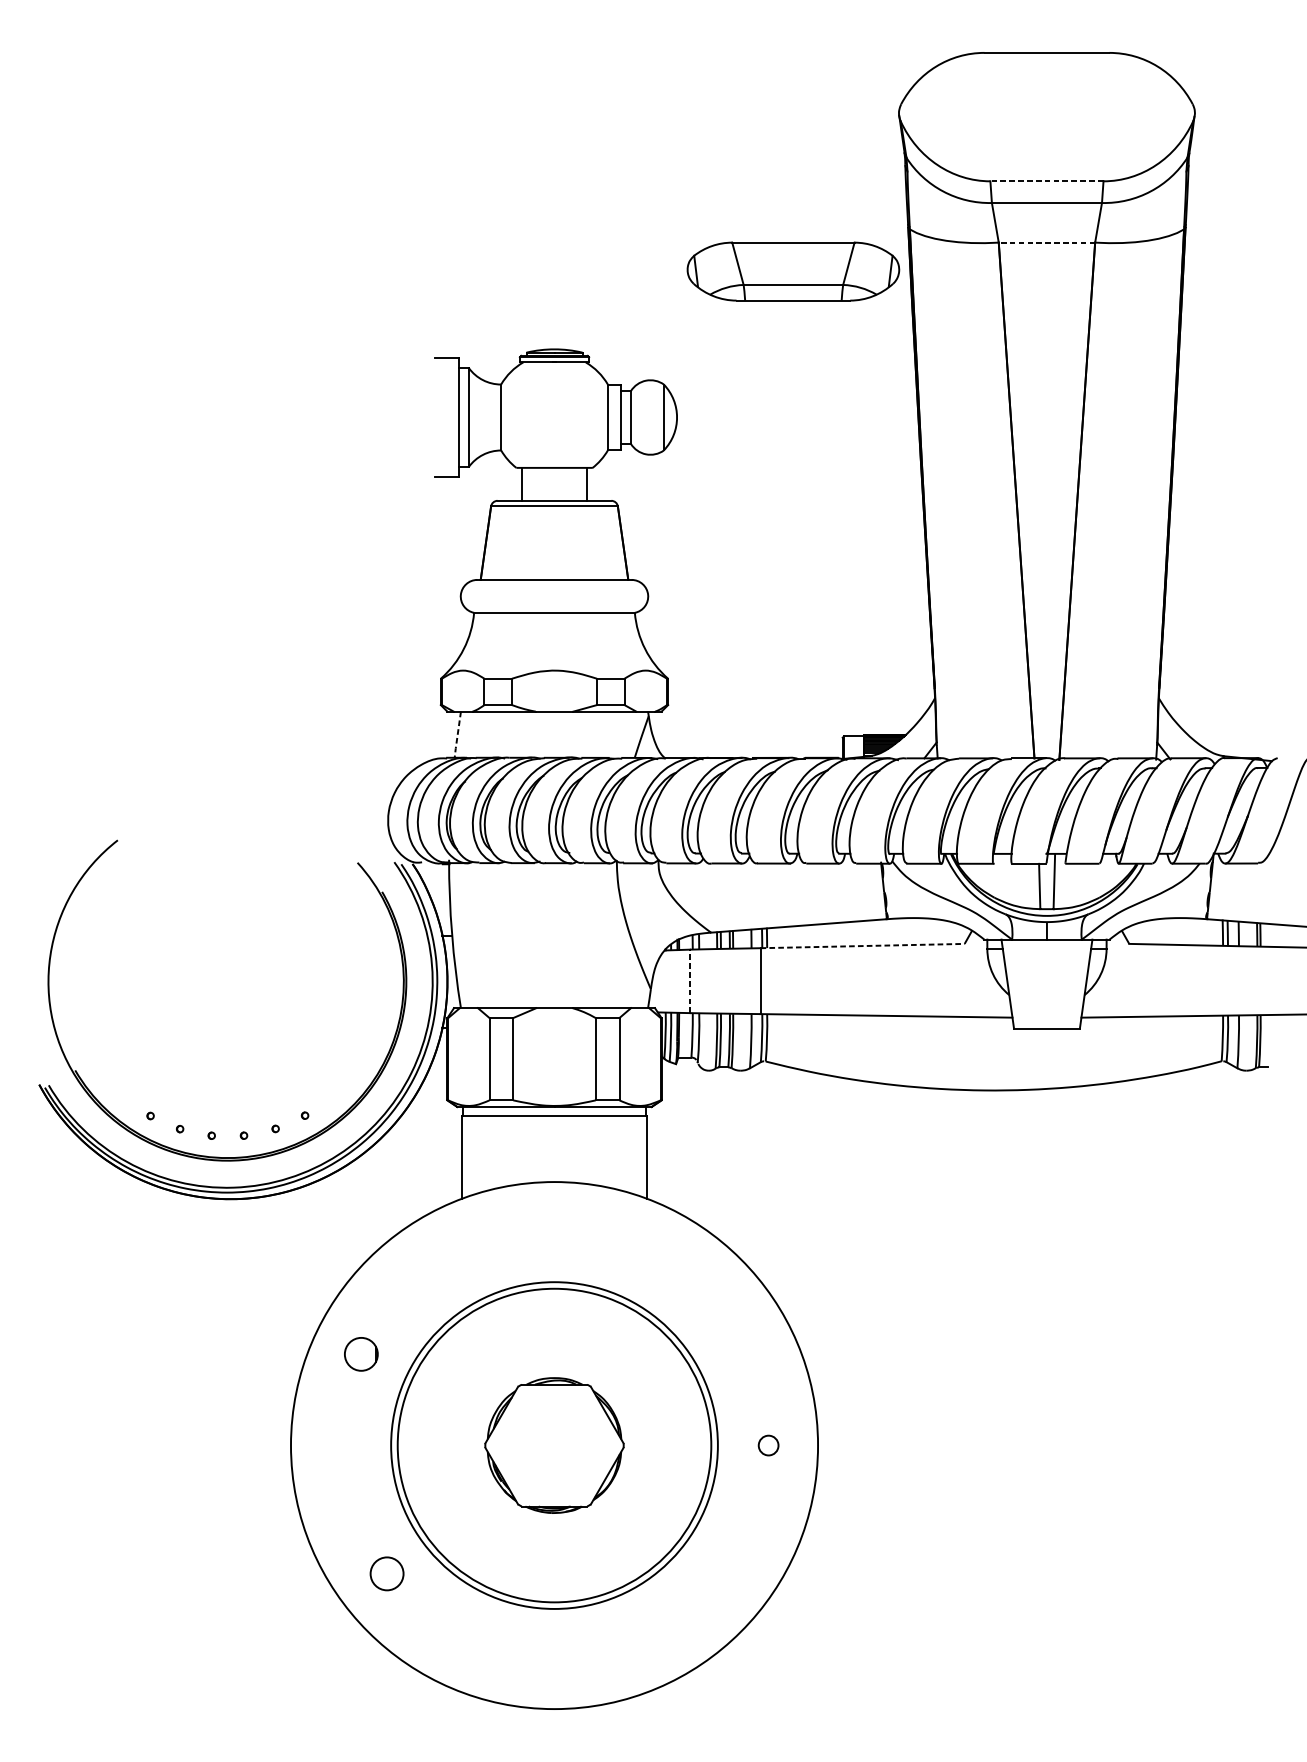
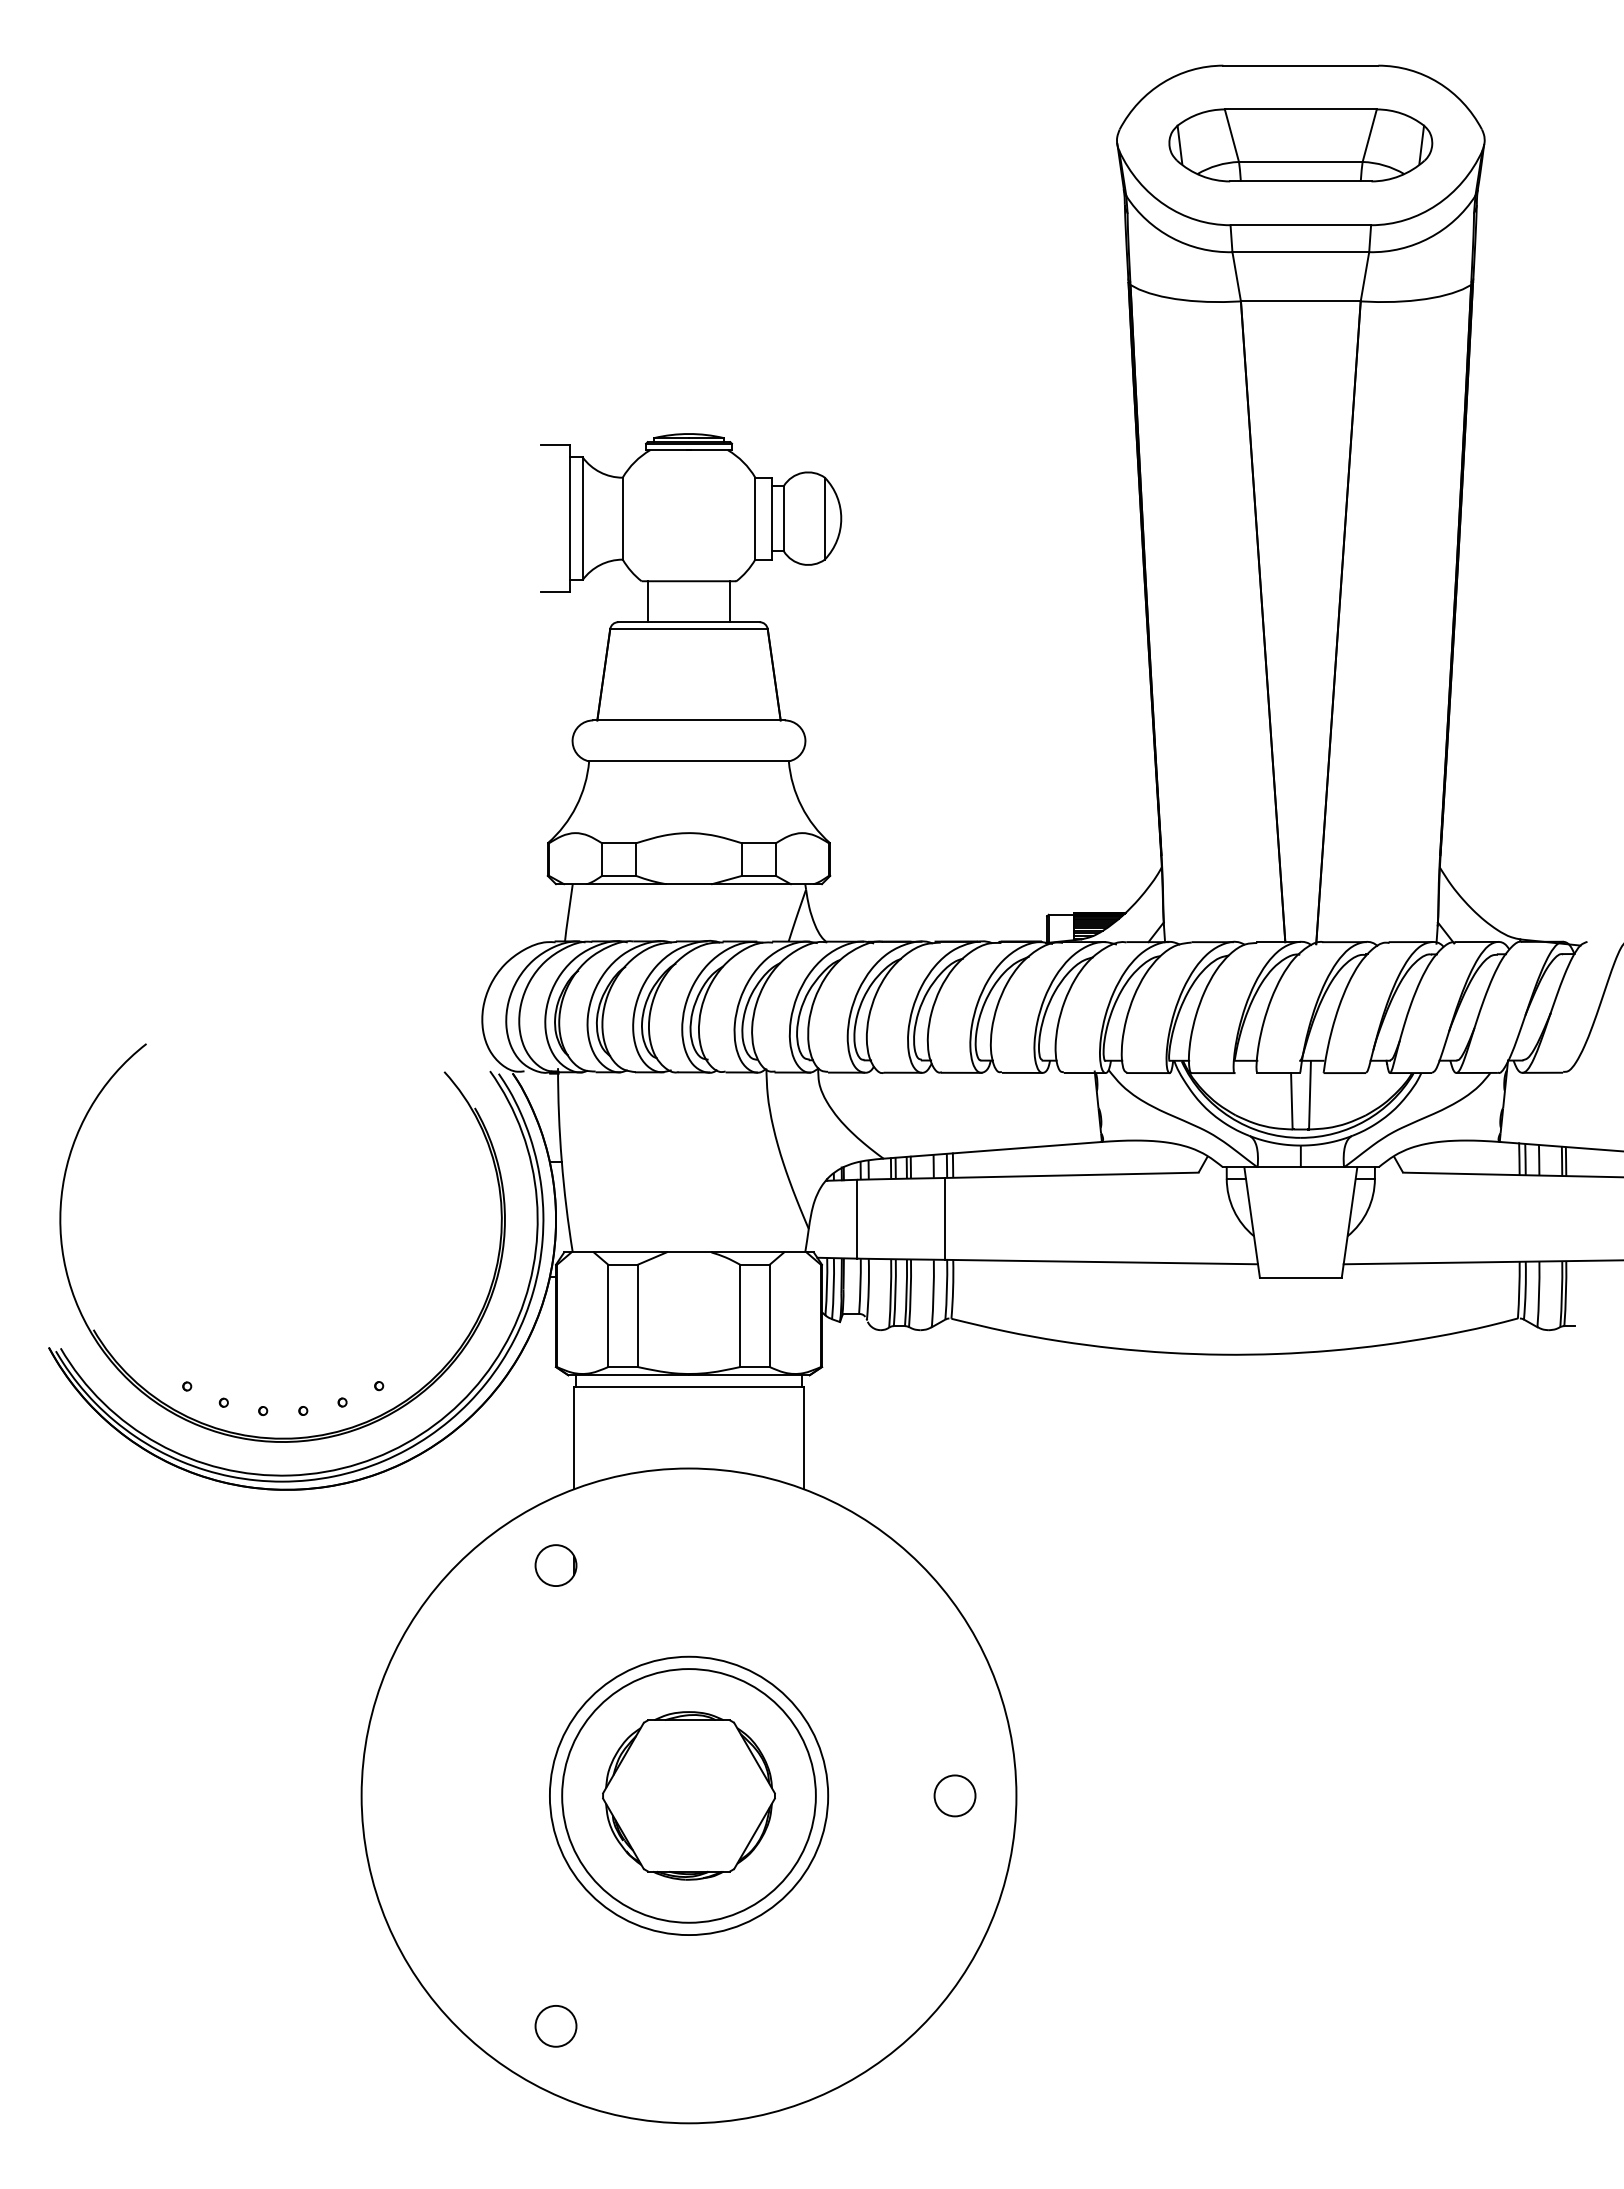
line: (1046, 181) -> (1300, 225), dashed -> solid
line: (1046, 242) -> (1300, 301), dashed -> solid
part: (793, 271) -> (1300, 145), moved
line: (457, 735) -> (568, 913), dashed -> solid
line: (862, 946) -> (1071, 1175), dashed -> solid
line: (690, 980) -> (857, 1218), dashed -> solid
part: (360, 1354) -> (555, 1565), moved
circle: (554, 1445) -> (688, 1795), size x0.62
circle: (554, 1445) -> (688, 1795), size x0.71
circle: (768, 1445) -> (954, 1795), size x1.67
circle: (386, 1574) -> (555, 2026), moved

